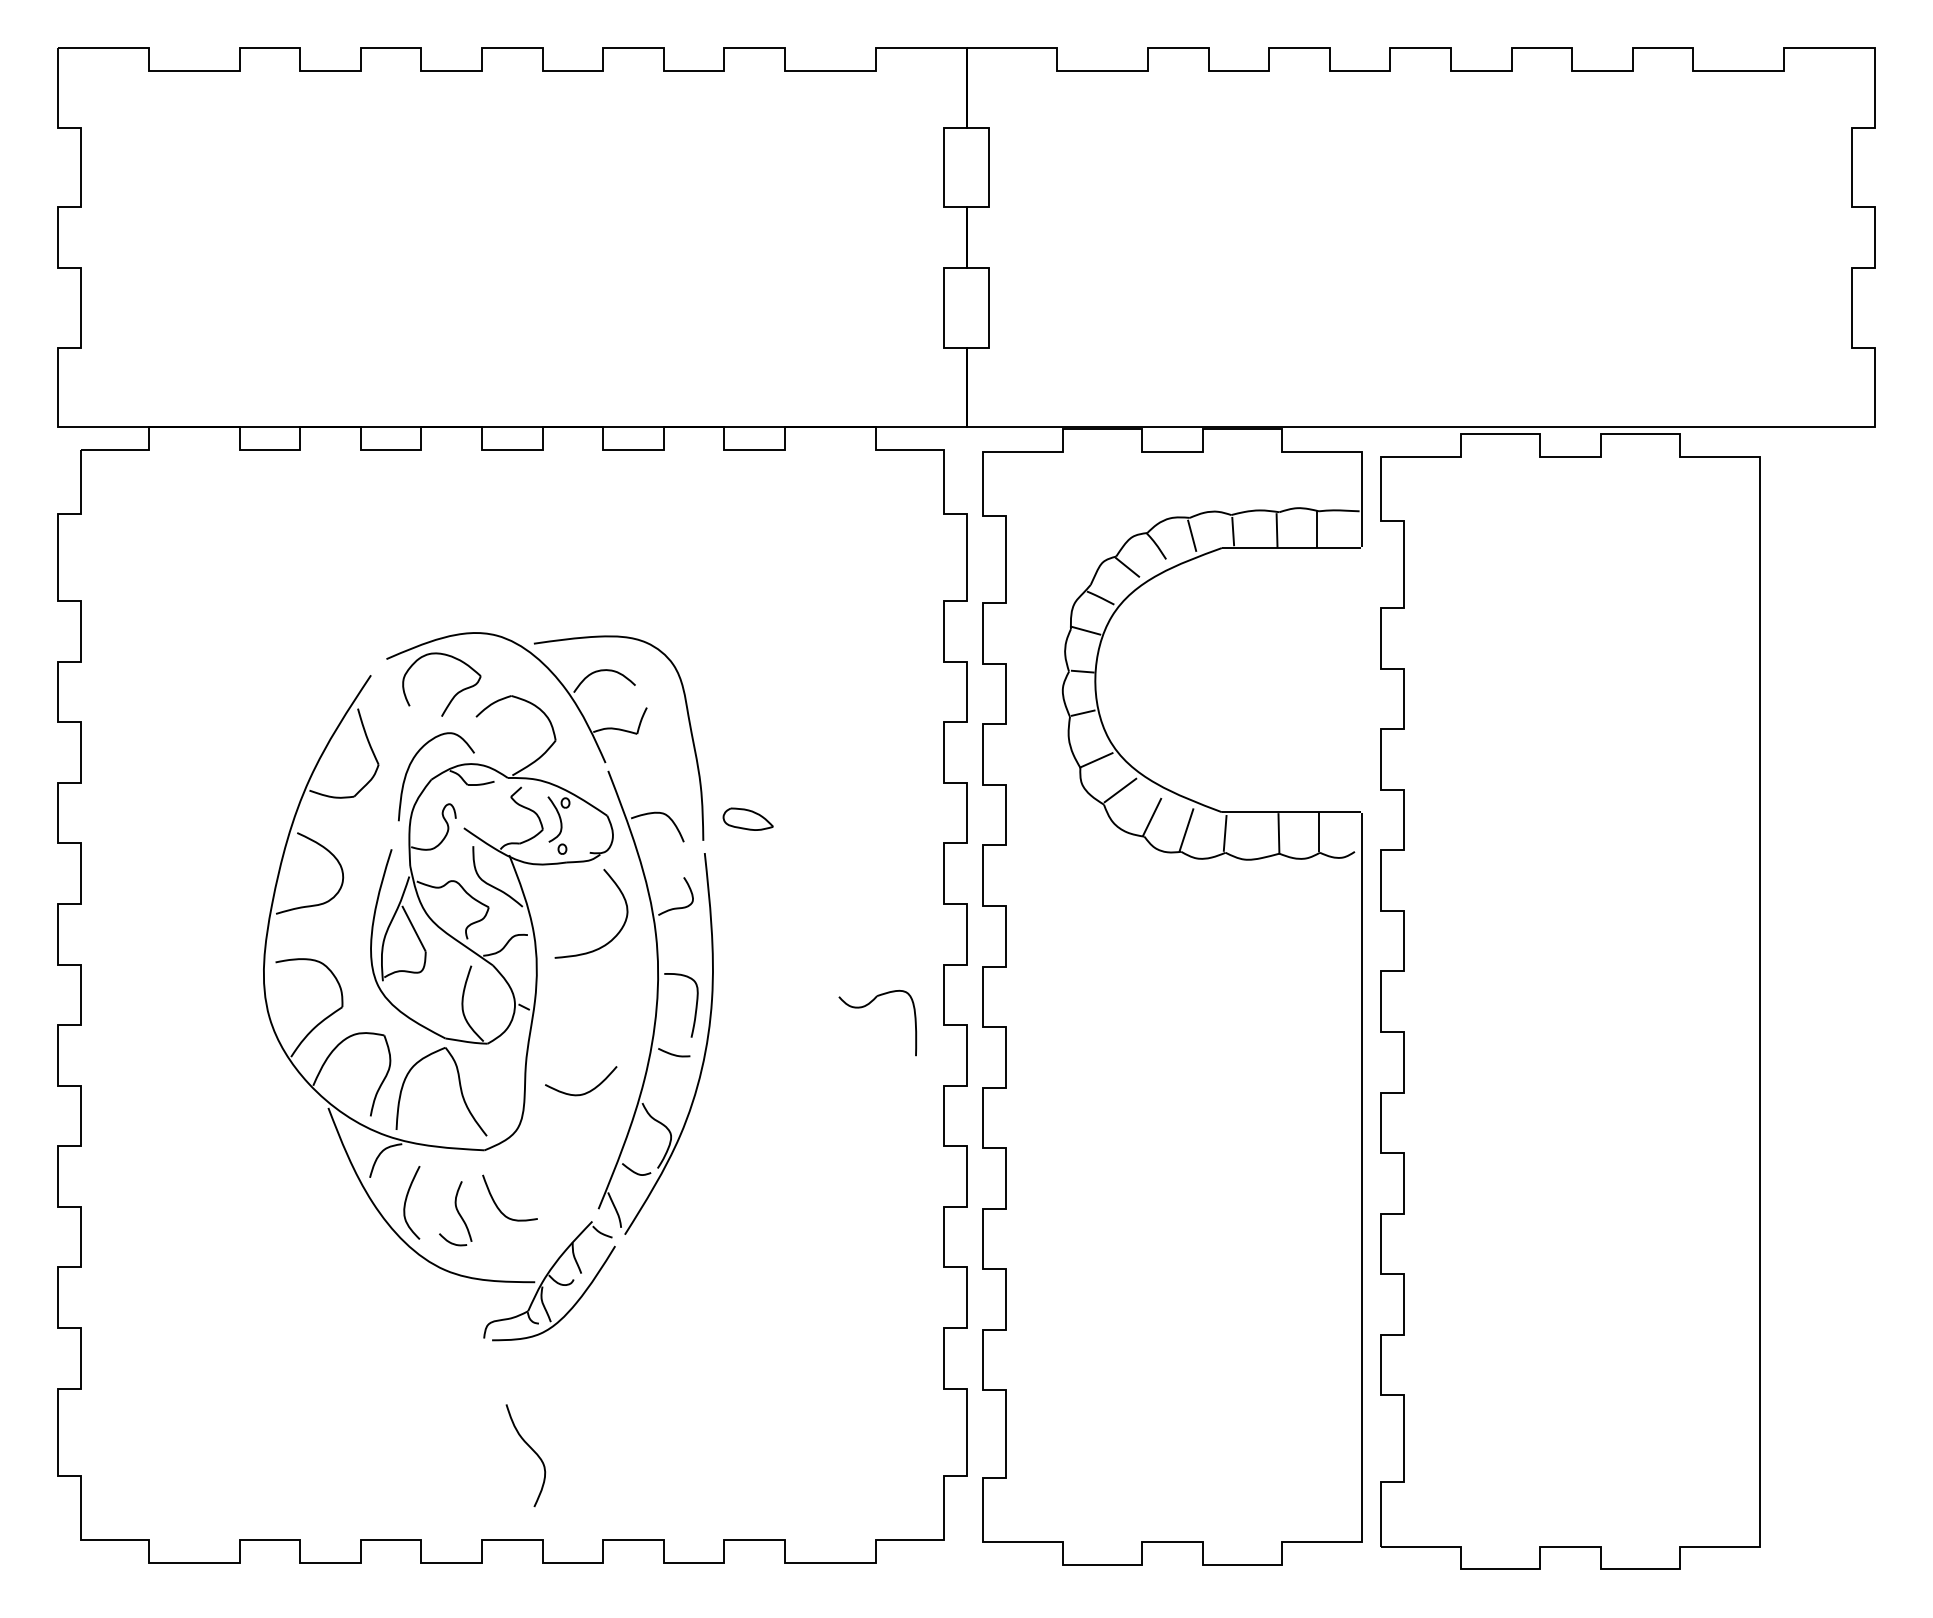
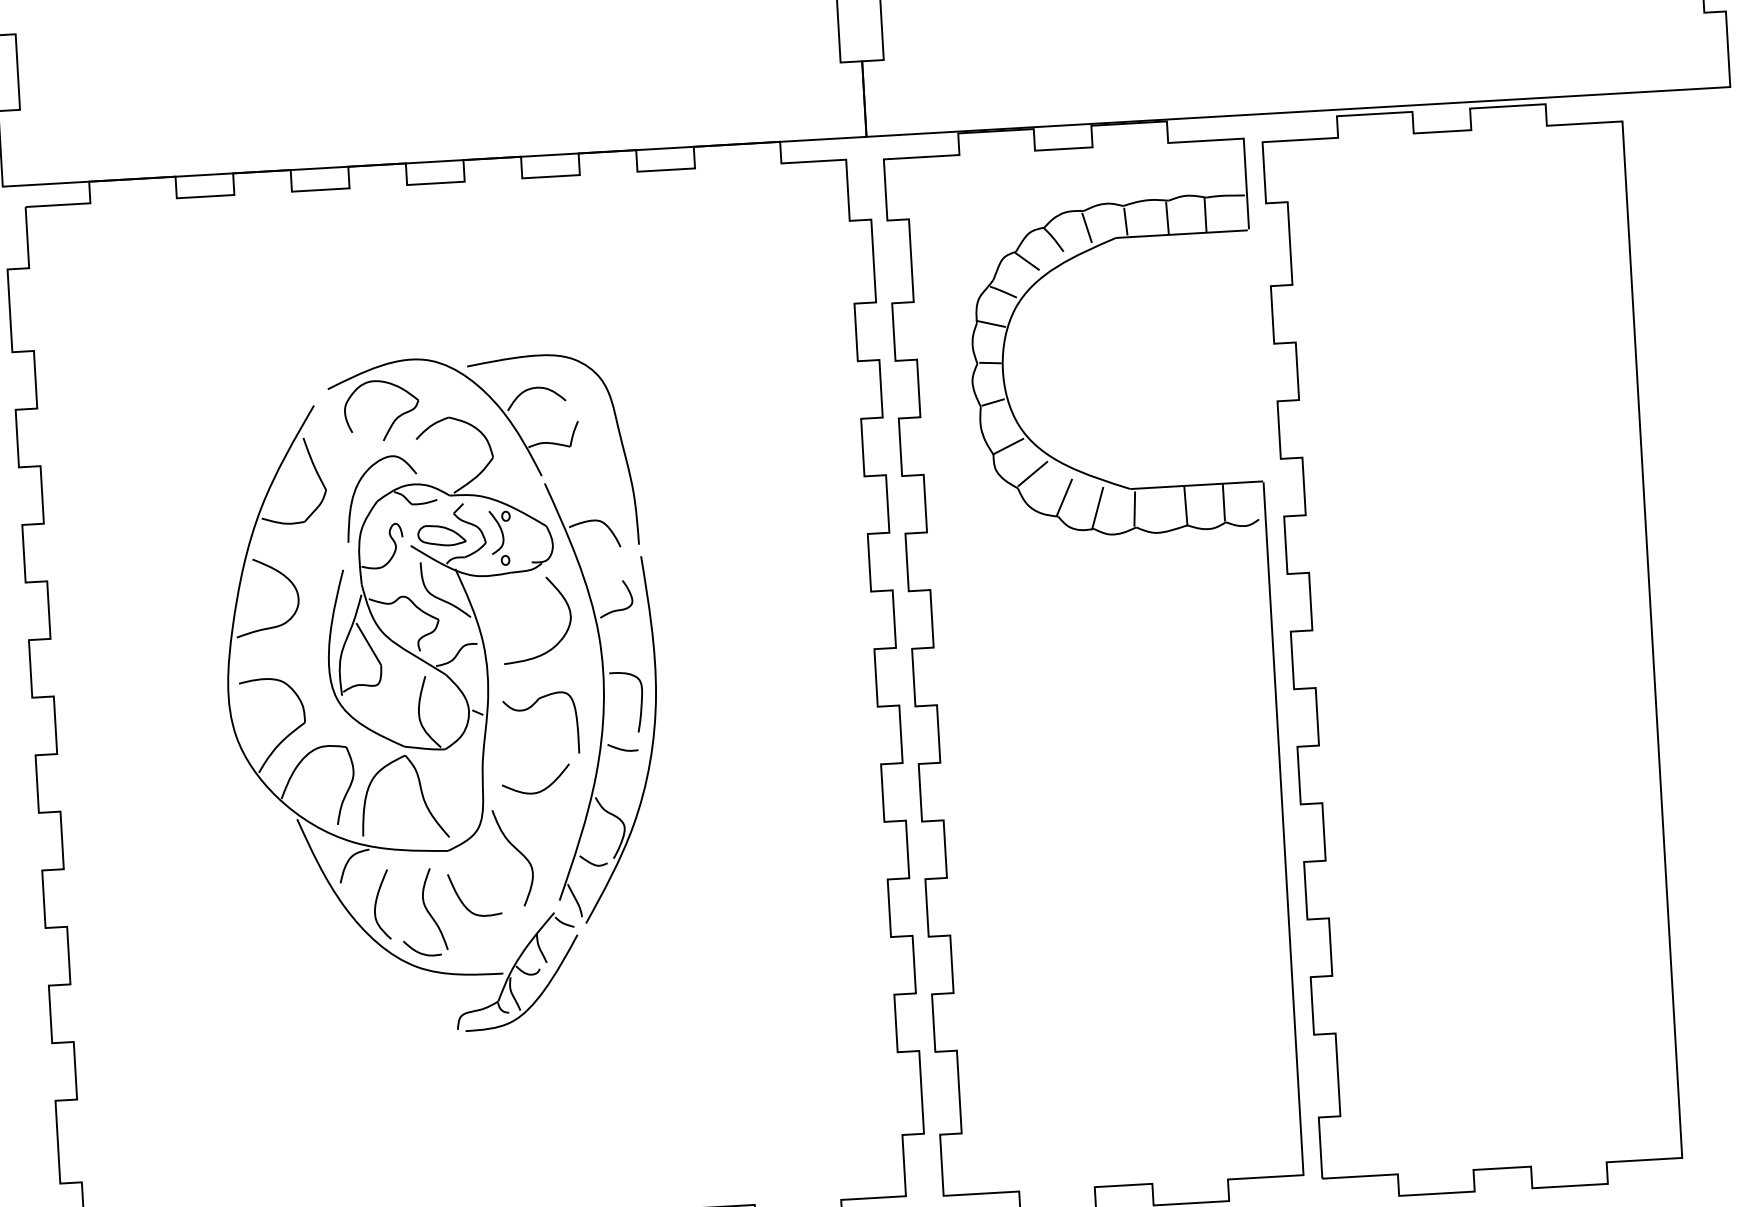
part: (747, 818) -> (441, 534), moved
part: (868, 1005) -> (531, 707), moved
part: (455, 1213) -> (423, 912), size x1.43
curve: (531, 1449) -> (518, 851), moved

